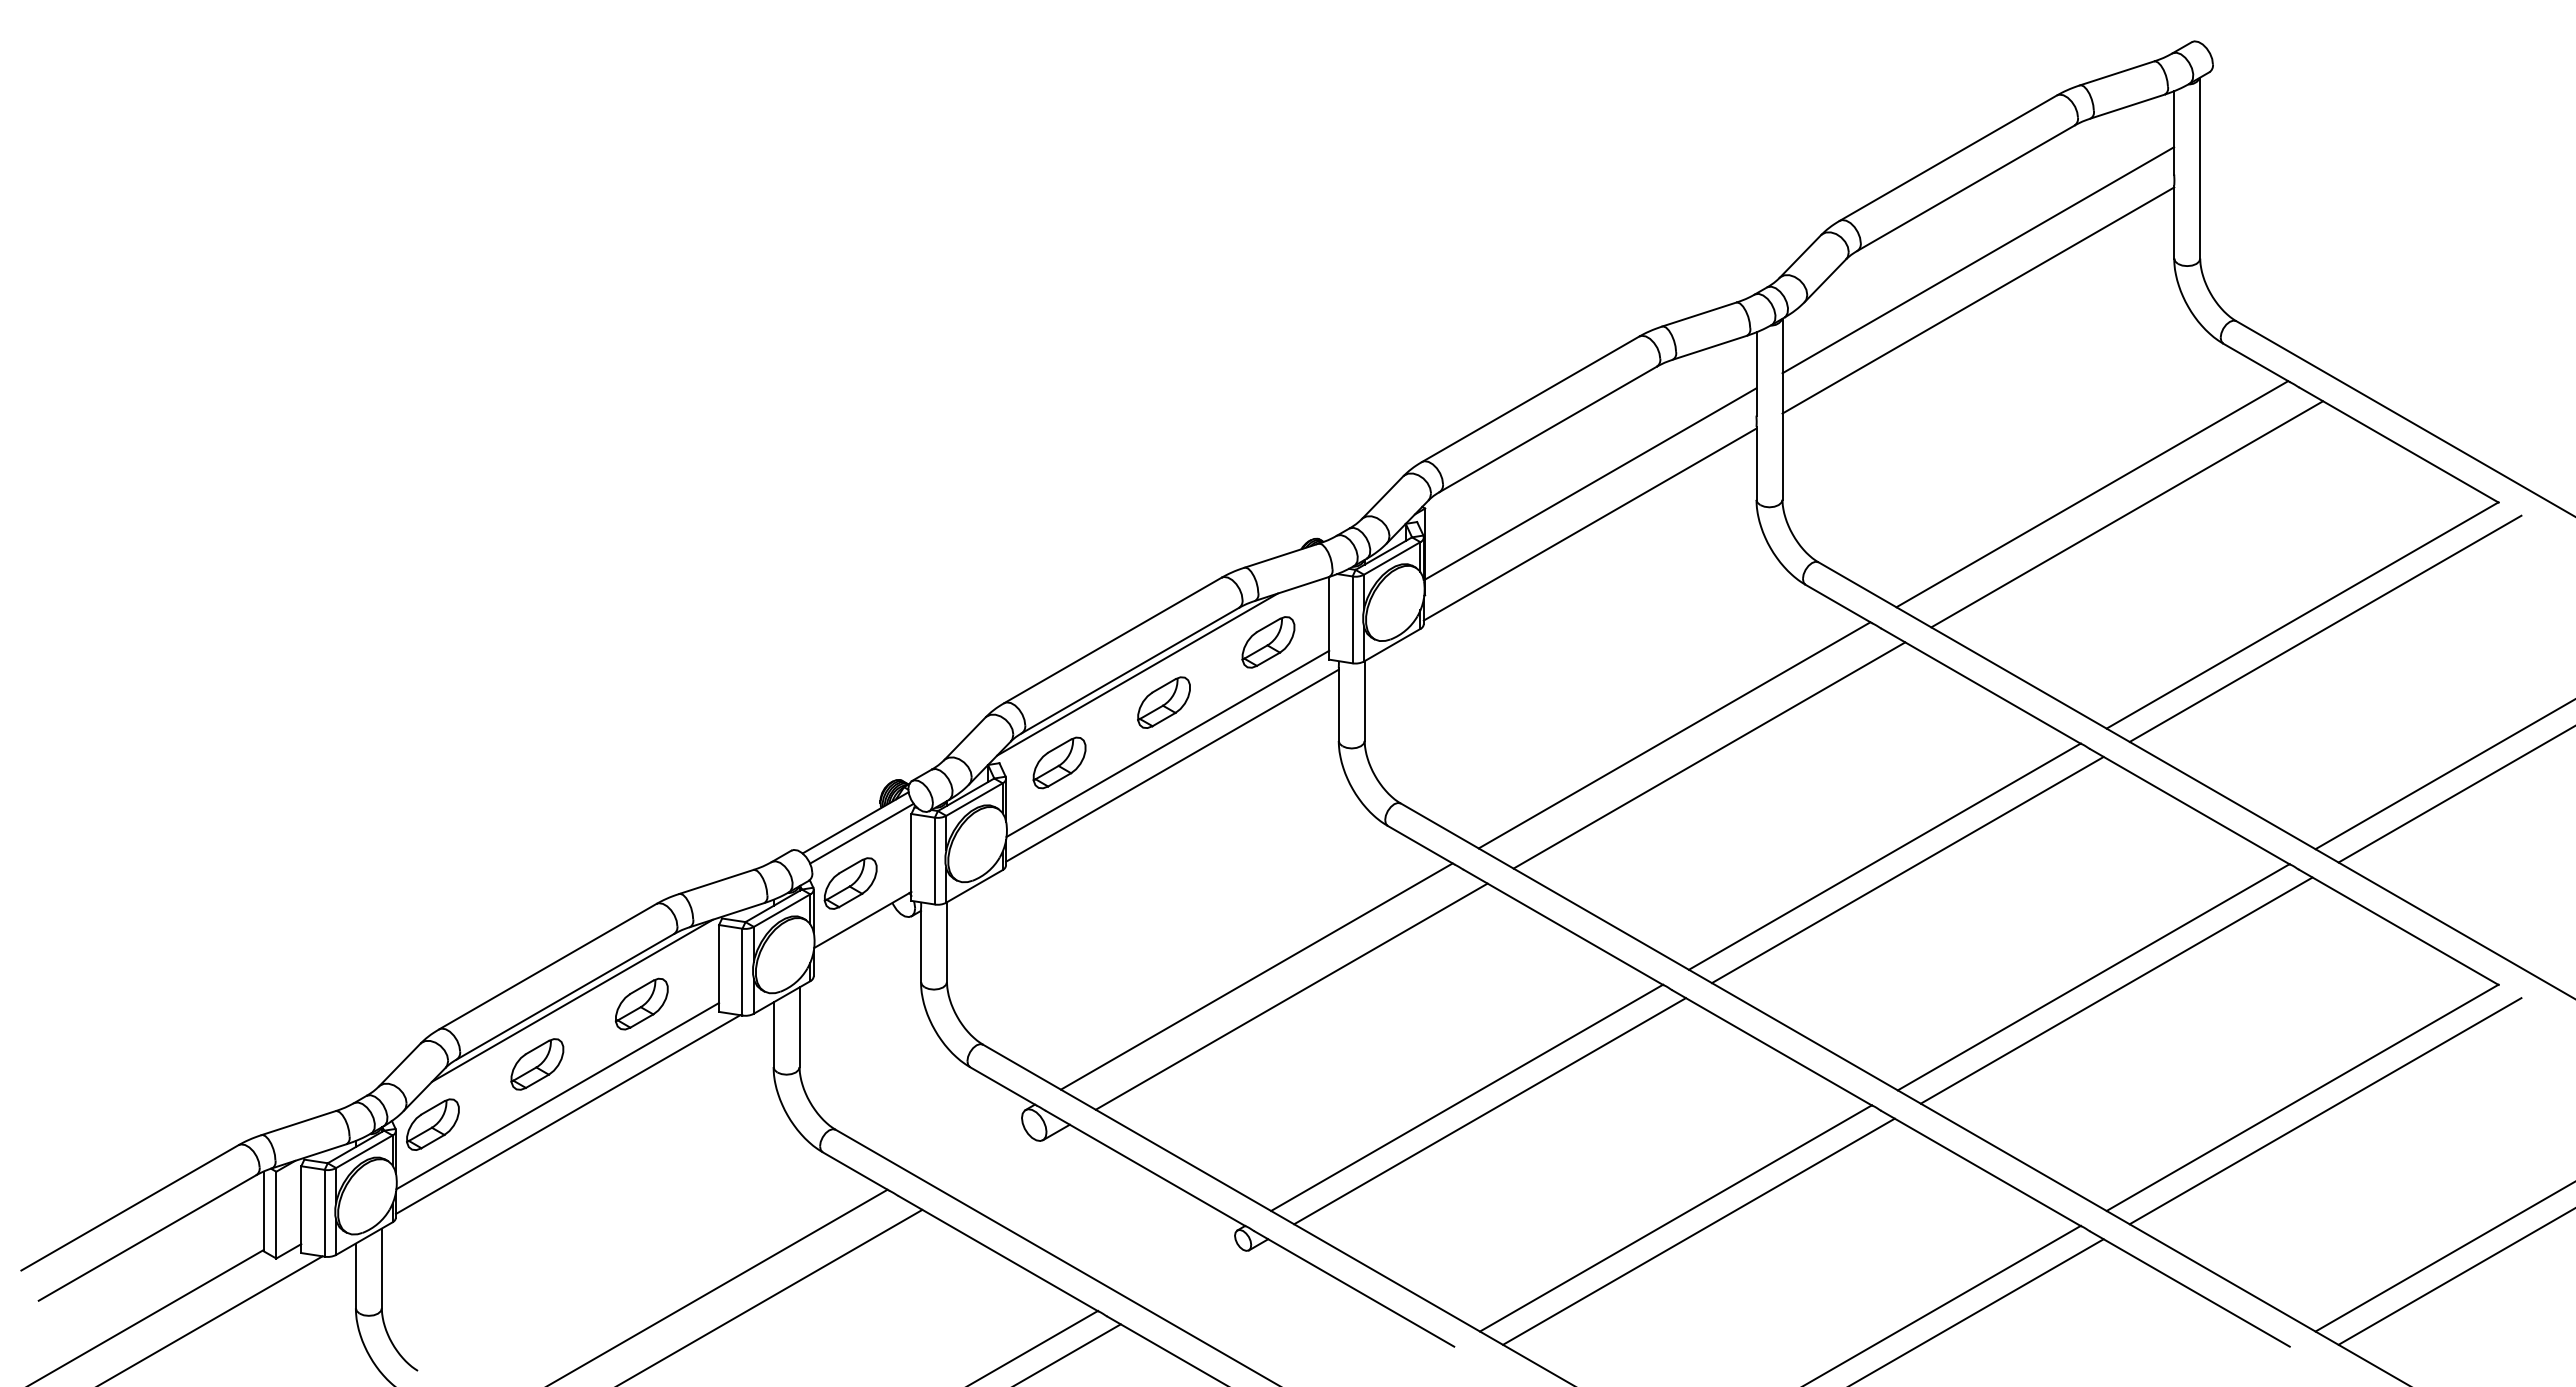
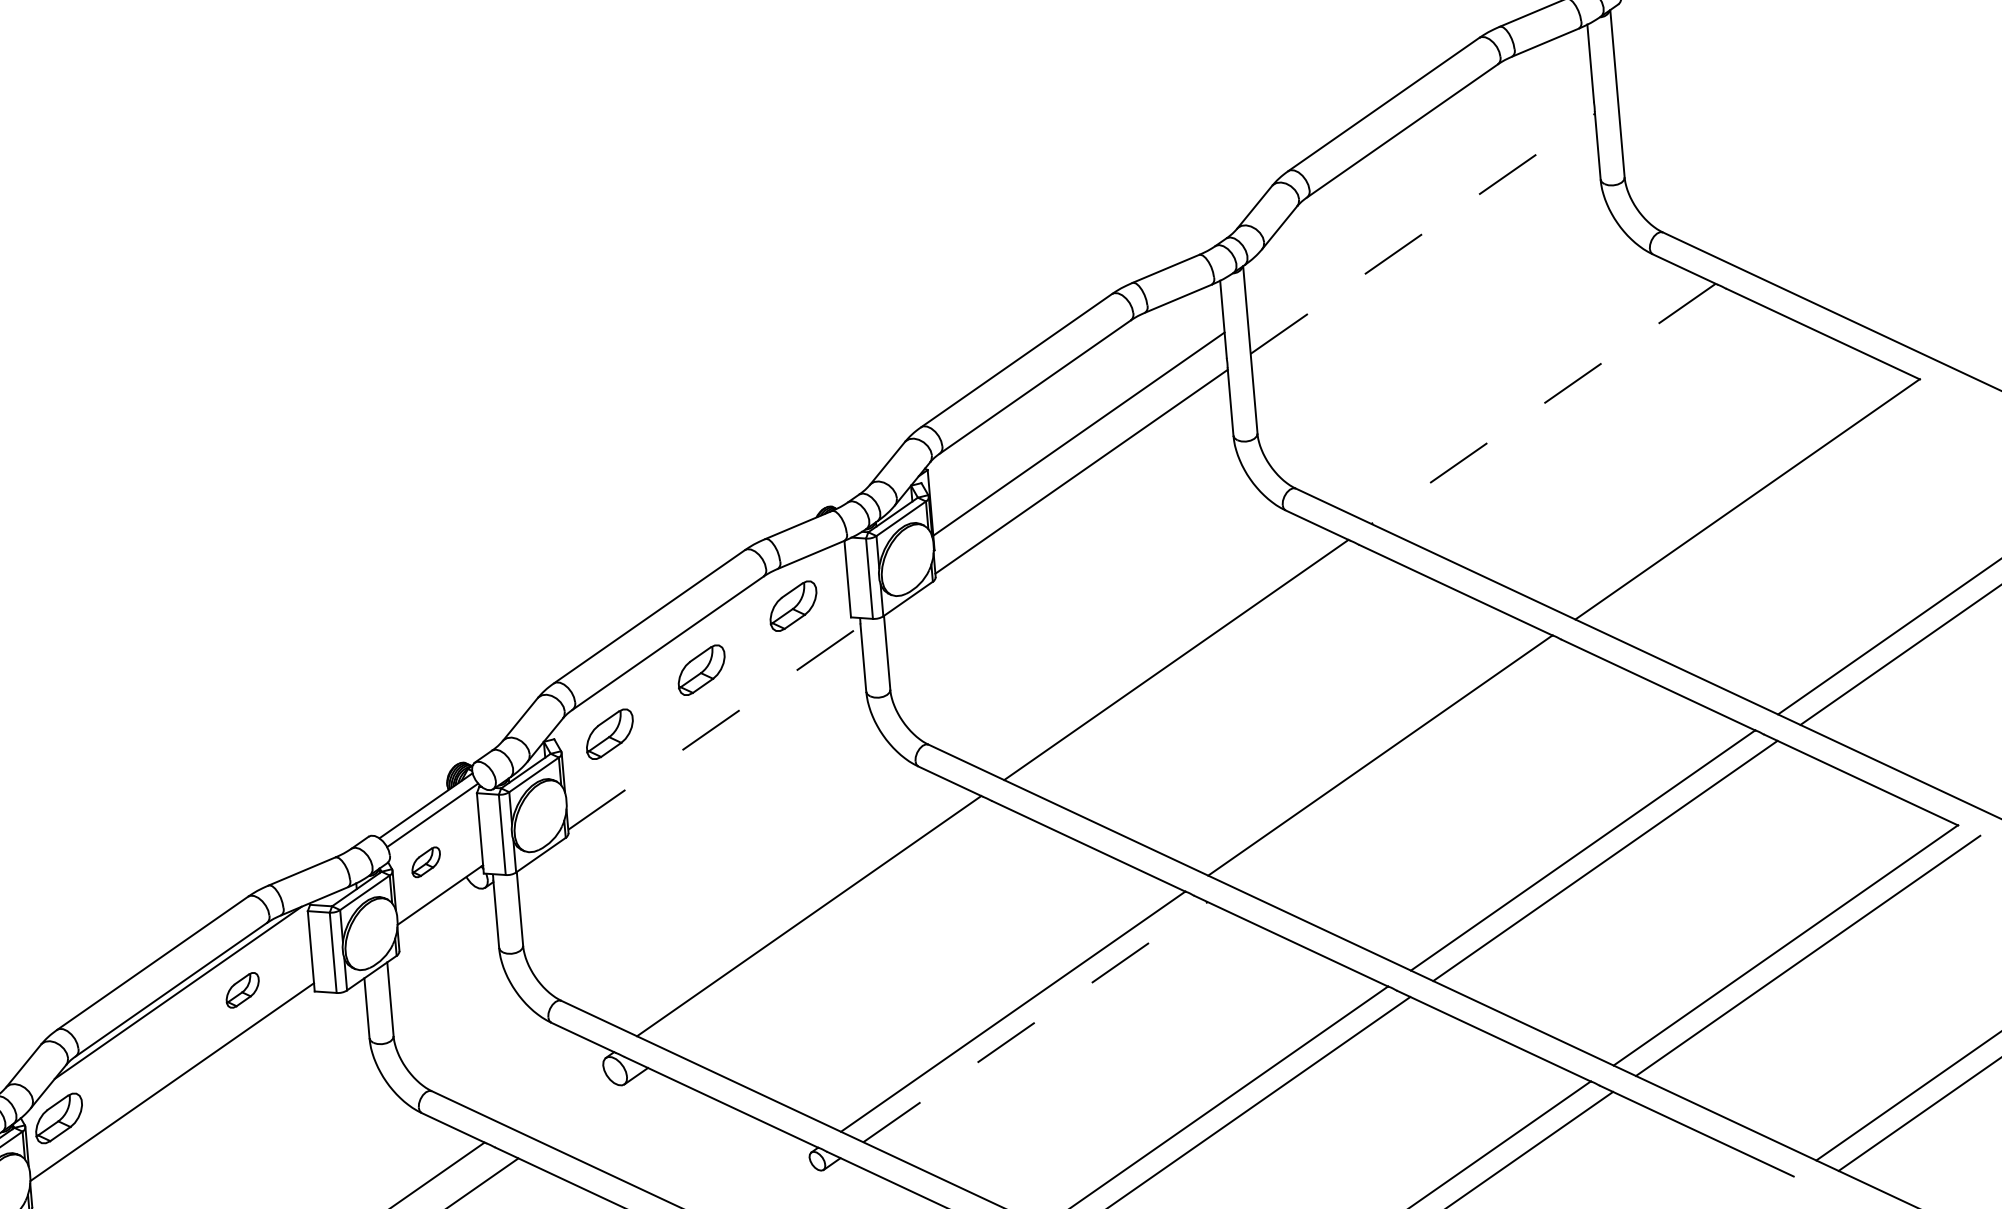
line: (1978, 260) -> (1419, 196), removed
line: (1978, 300) -> (1422, 233), solid -> dashed
line: (2091, 494) -> (1542, 404), solid -> dashed
line: (2126, 514) -> (1576, 419), removed
line: (2325, 628) -> (1769, 509), removed
line: (1137, 674) -> (674, 646), removed
line: (1167, 743) -> (708, 707), removed
line: (1709, 755) -> (1210, 675), removed
line: (1172, 765) -> (714, 727), solid -> dashed
line: (1907, 869) -> (1402, 765), removed
part: (850, 883) -> (426, 862), size x0.6
line: (1291, 996) -> (842, 931), removed
part: (641, 1003) -> (242, 989), size x0.7
part: (537, 1064) -> (150, 1054), removed
line: (1490, 1110) -> (1035, 1021), solid -> dashed
line: (568, 1114) -> (183, 1098), removed

